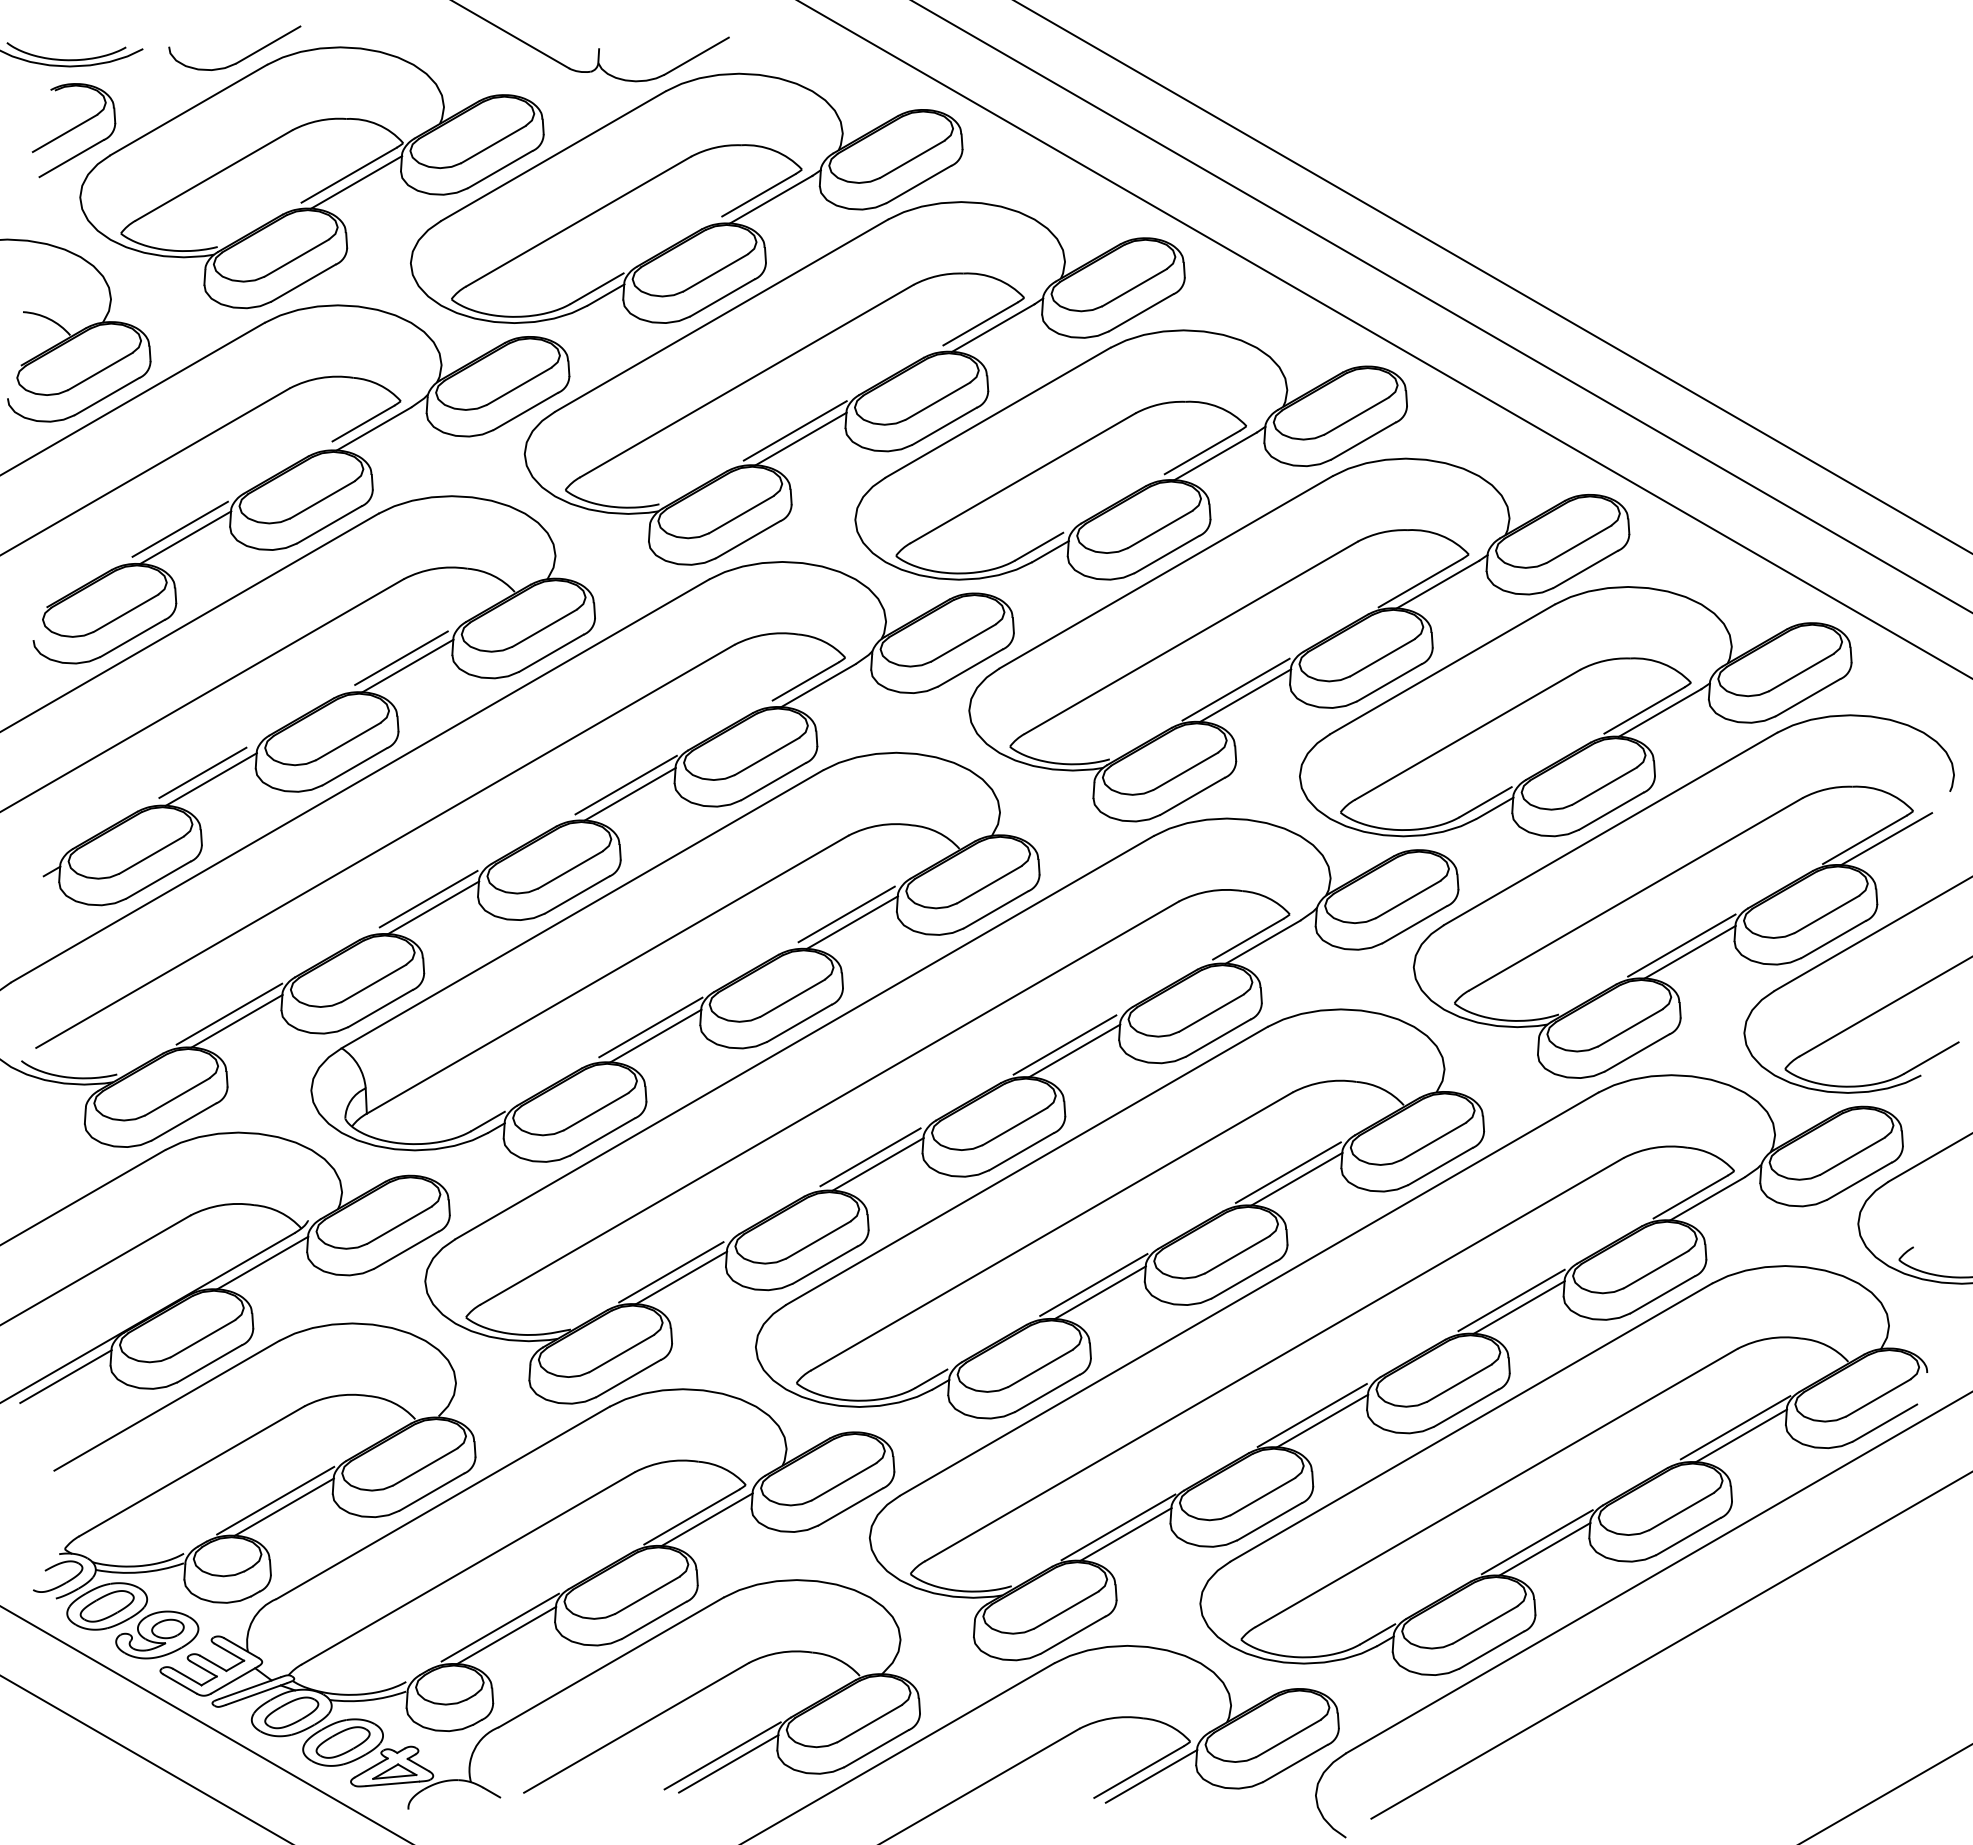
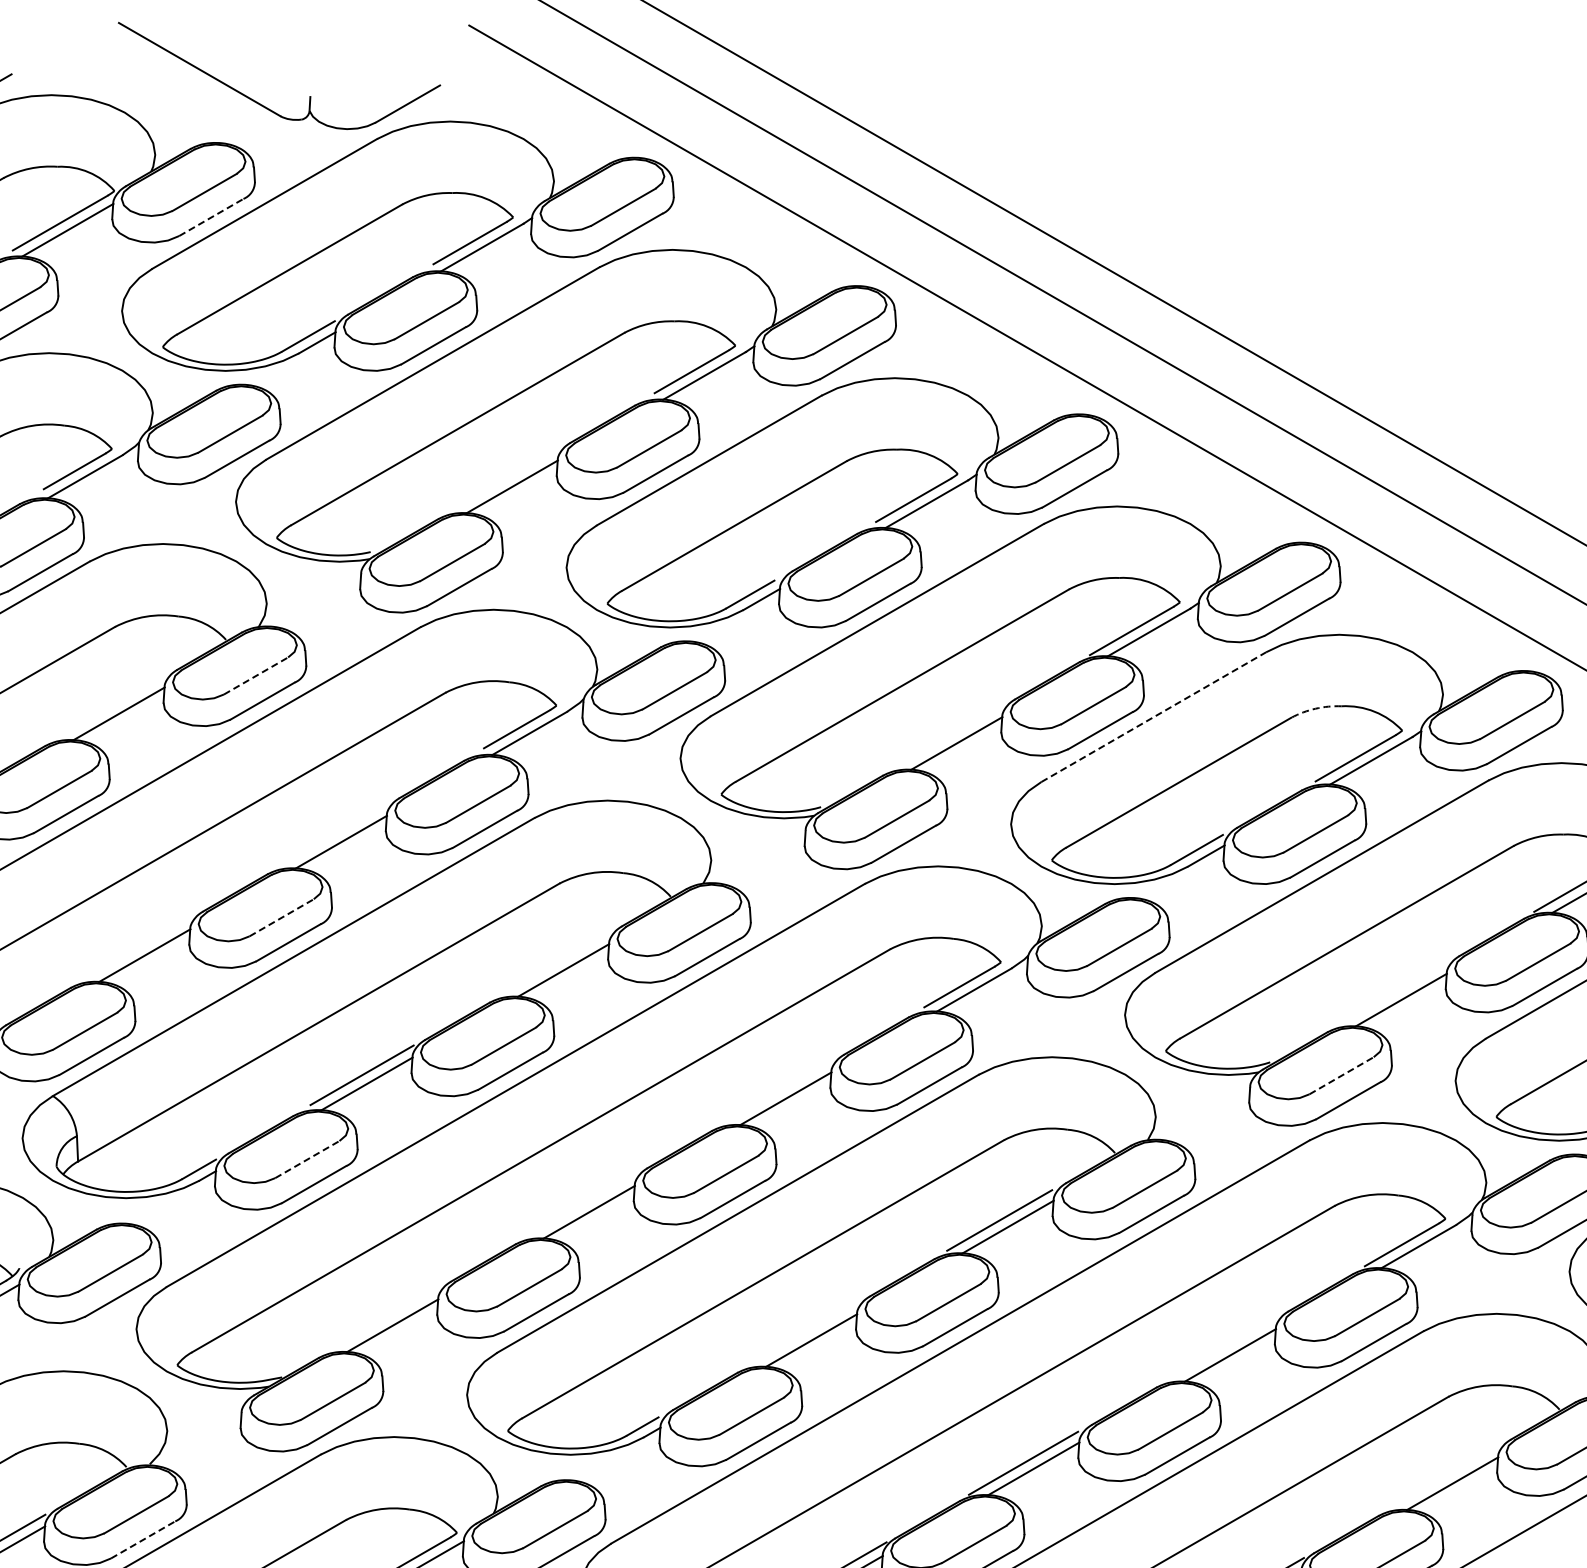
line: (500, 169) -> (211, 217), solid -> dashed
line: (794, 430) -> (505, 478), removed
line: (545, 627) -> (256, 675), solid -> dashed
line: (401, 657) -> (112, 705), removed
arc: (1604, 660) -> (1315, 708), solid -> dashed
line: (1442, 669) -> (1153, 717), solid -> dashed
line: (1235, 689) -> (946, 737), removed
line: (625, 784) -> (336, 832), removed
line: (570, 869) -> (281, 917), solid -> dashed
line: (428, 898) -> (139, 946), removed
line: (846, 914) -> (557, 962), removed
line: (1681, 945) -> (1392, 993), removed
line: (1630, 1027) -> (1341, 1075), solid -> dashed
line: (1064, 1044) -> (775, 1092), removed
line: (596, 1111) -> (307, 1159), solid -> dashed
line: (870, 1157) -> (581, 1205), removed
line: (671, 1272) -> (382, 1320), removed
line: (1093, 1284) -> (804, 1332), removed
line: (1511, 1300) -> (1222, 1348), removed
line: (1735, 1427) -> (1446, 1475), removed
line: (432, 1491) -> (143, 1539), solid -> dashed

